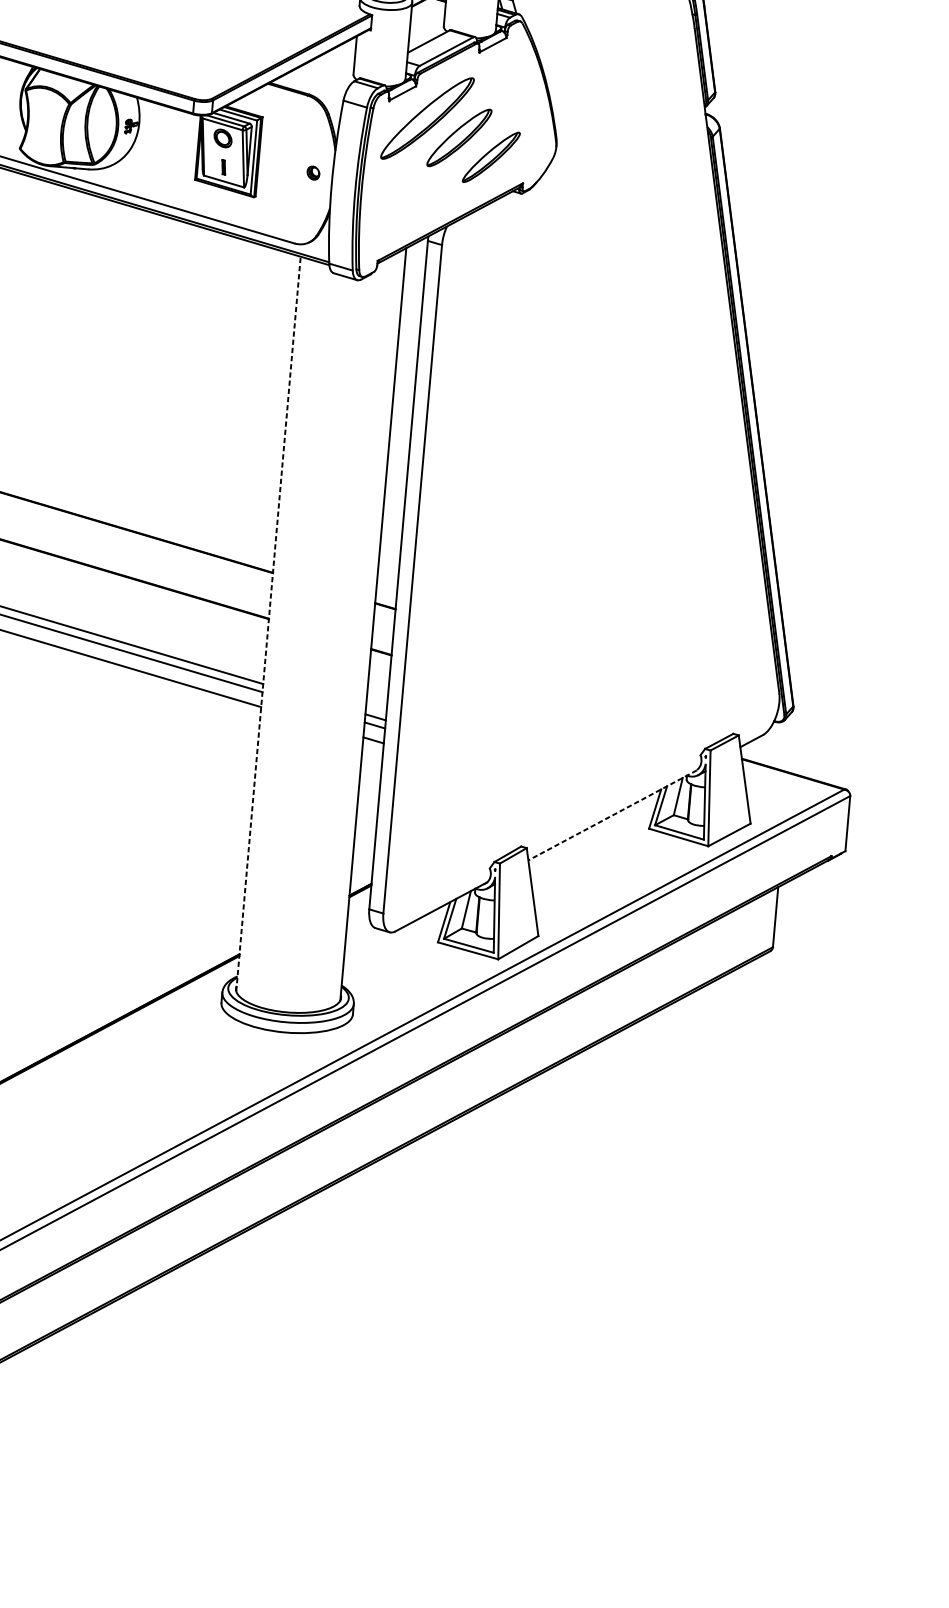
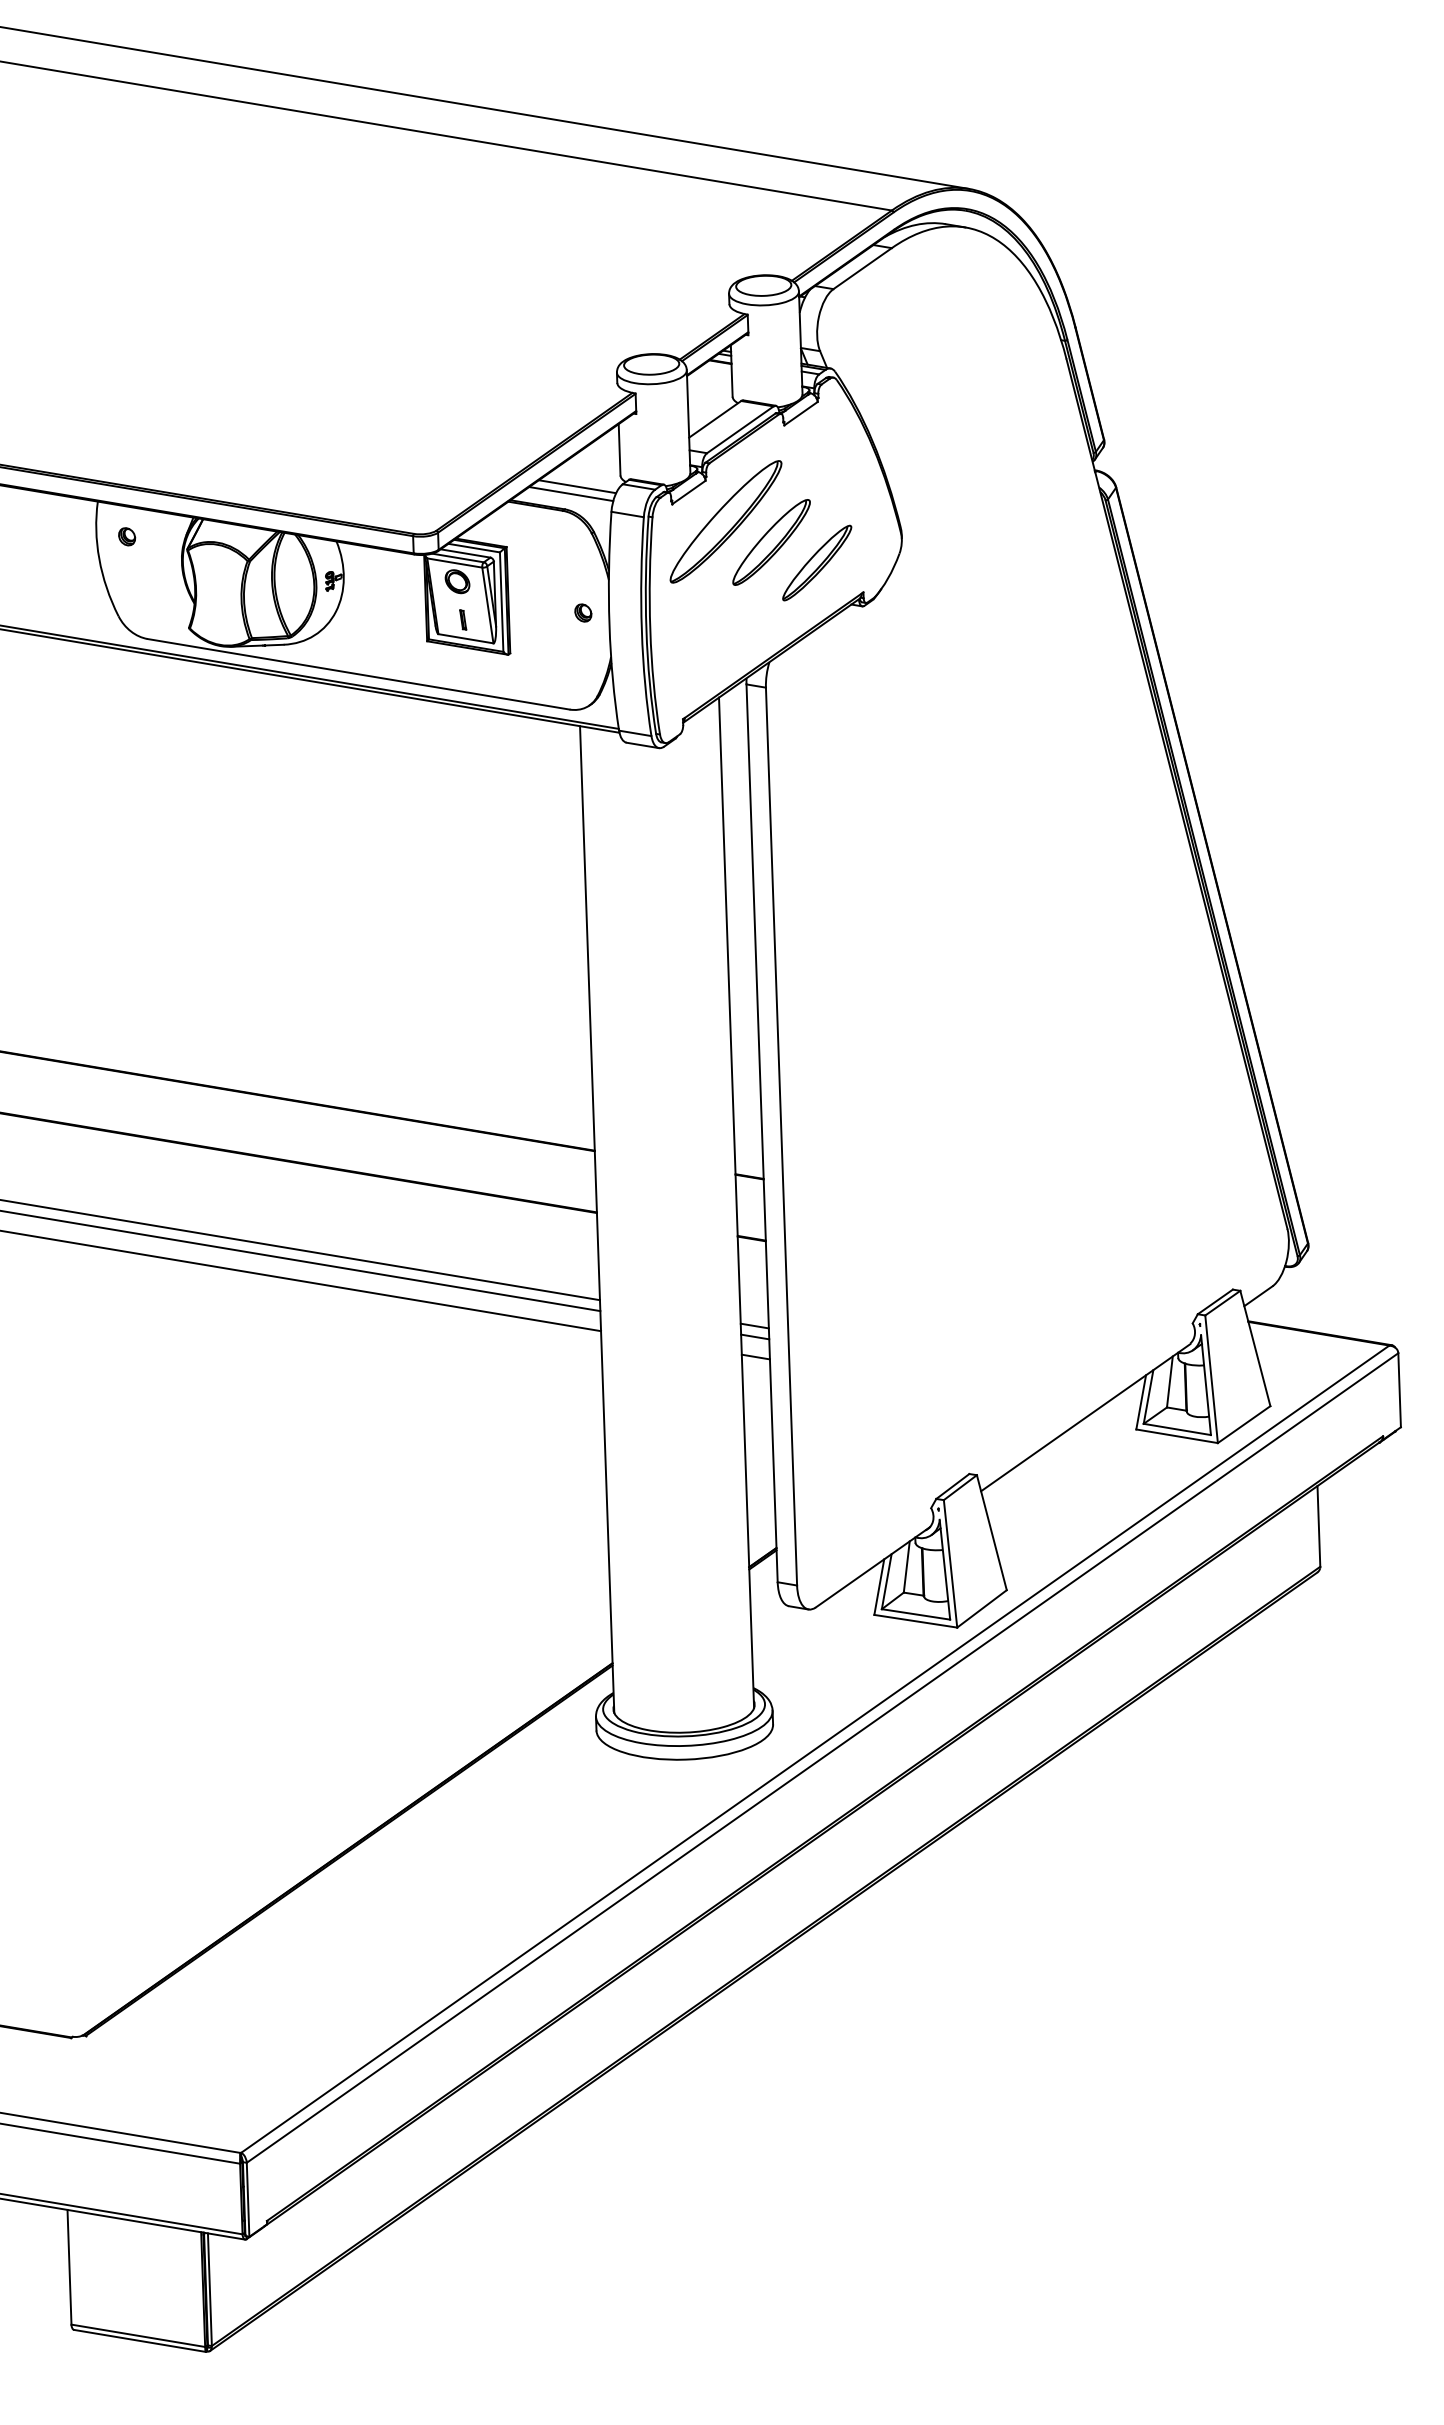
line: (320, 78) -> (577, 486), added
line: (315, 84) -> (571, 494), added
line: (268, 624) -> (597, 1219), dashed -> solid
line: (612, 815) -> (1085, 1417), dashed -> solid

